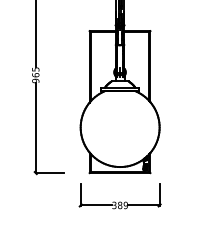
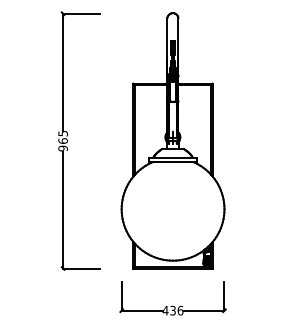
text: (119, 205) -> (172, 310), 389 -> 436

